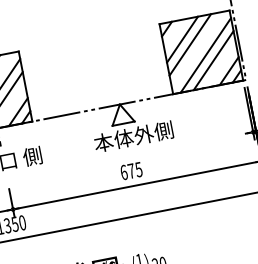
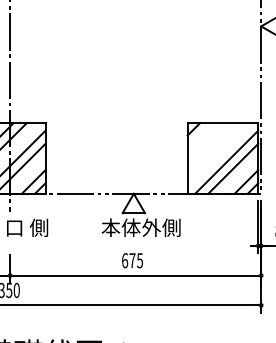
line: (182, 39) -> (206, 142), removed
line: (190, 45) -> (213, 149), removed

